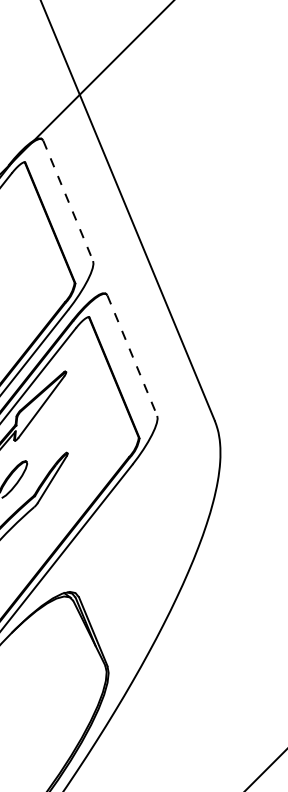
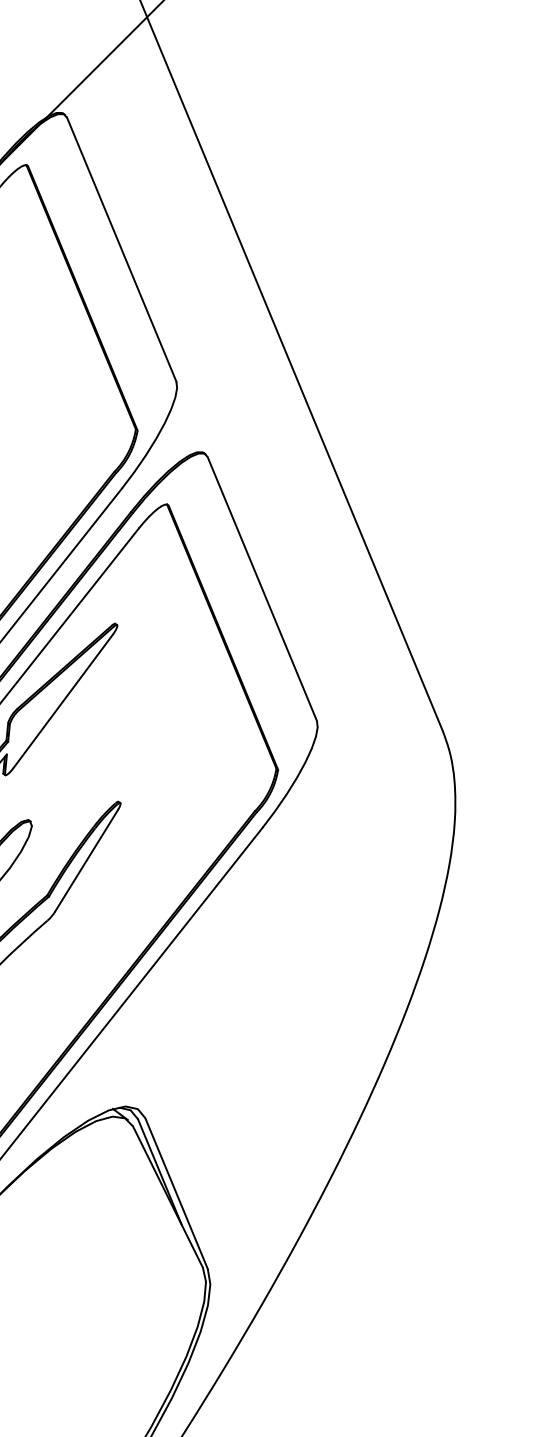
line: (68, 201) -> (122, 251), dashed -> solid
line: (132, 356) -> (262, 590), dashed -> solid

